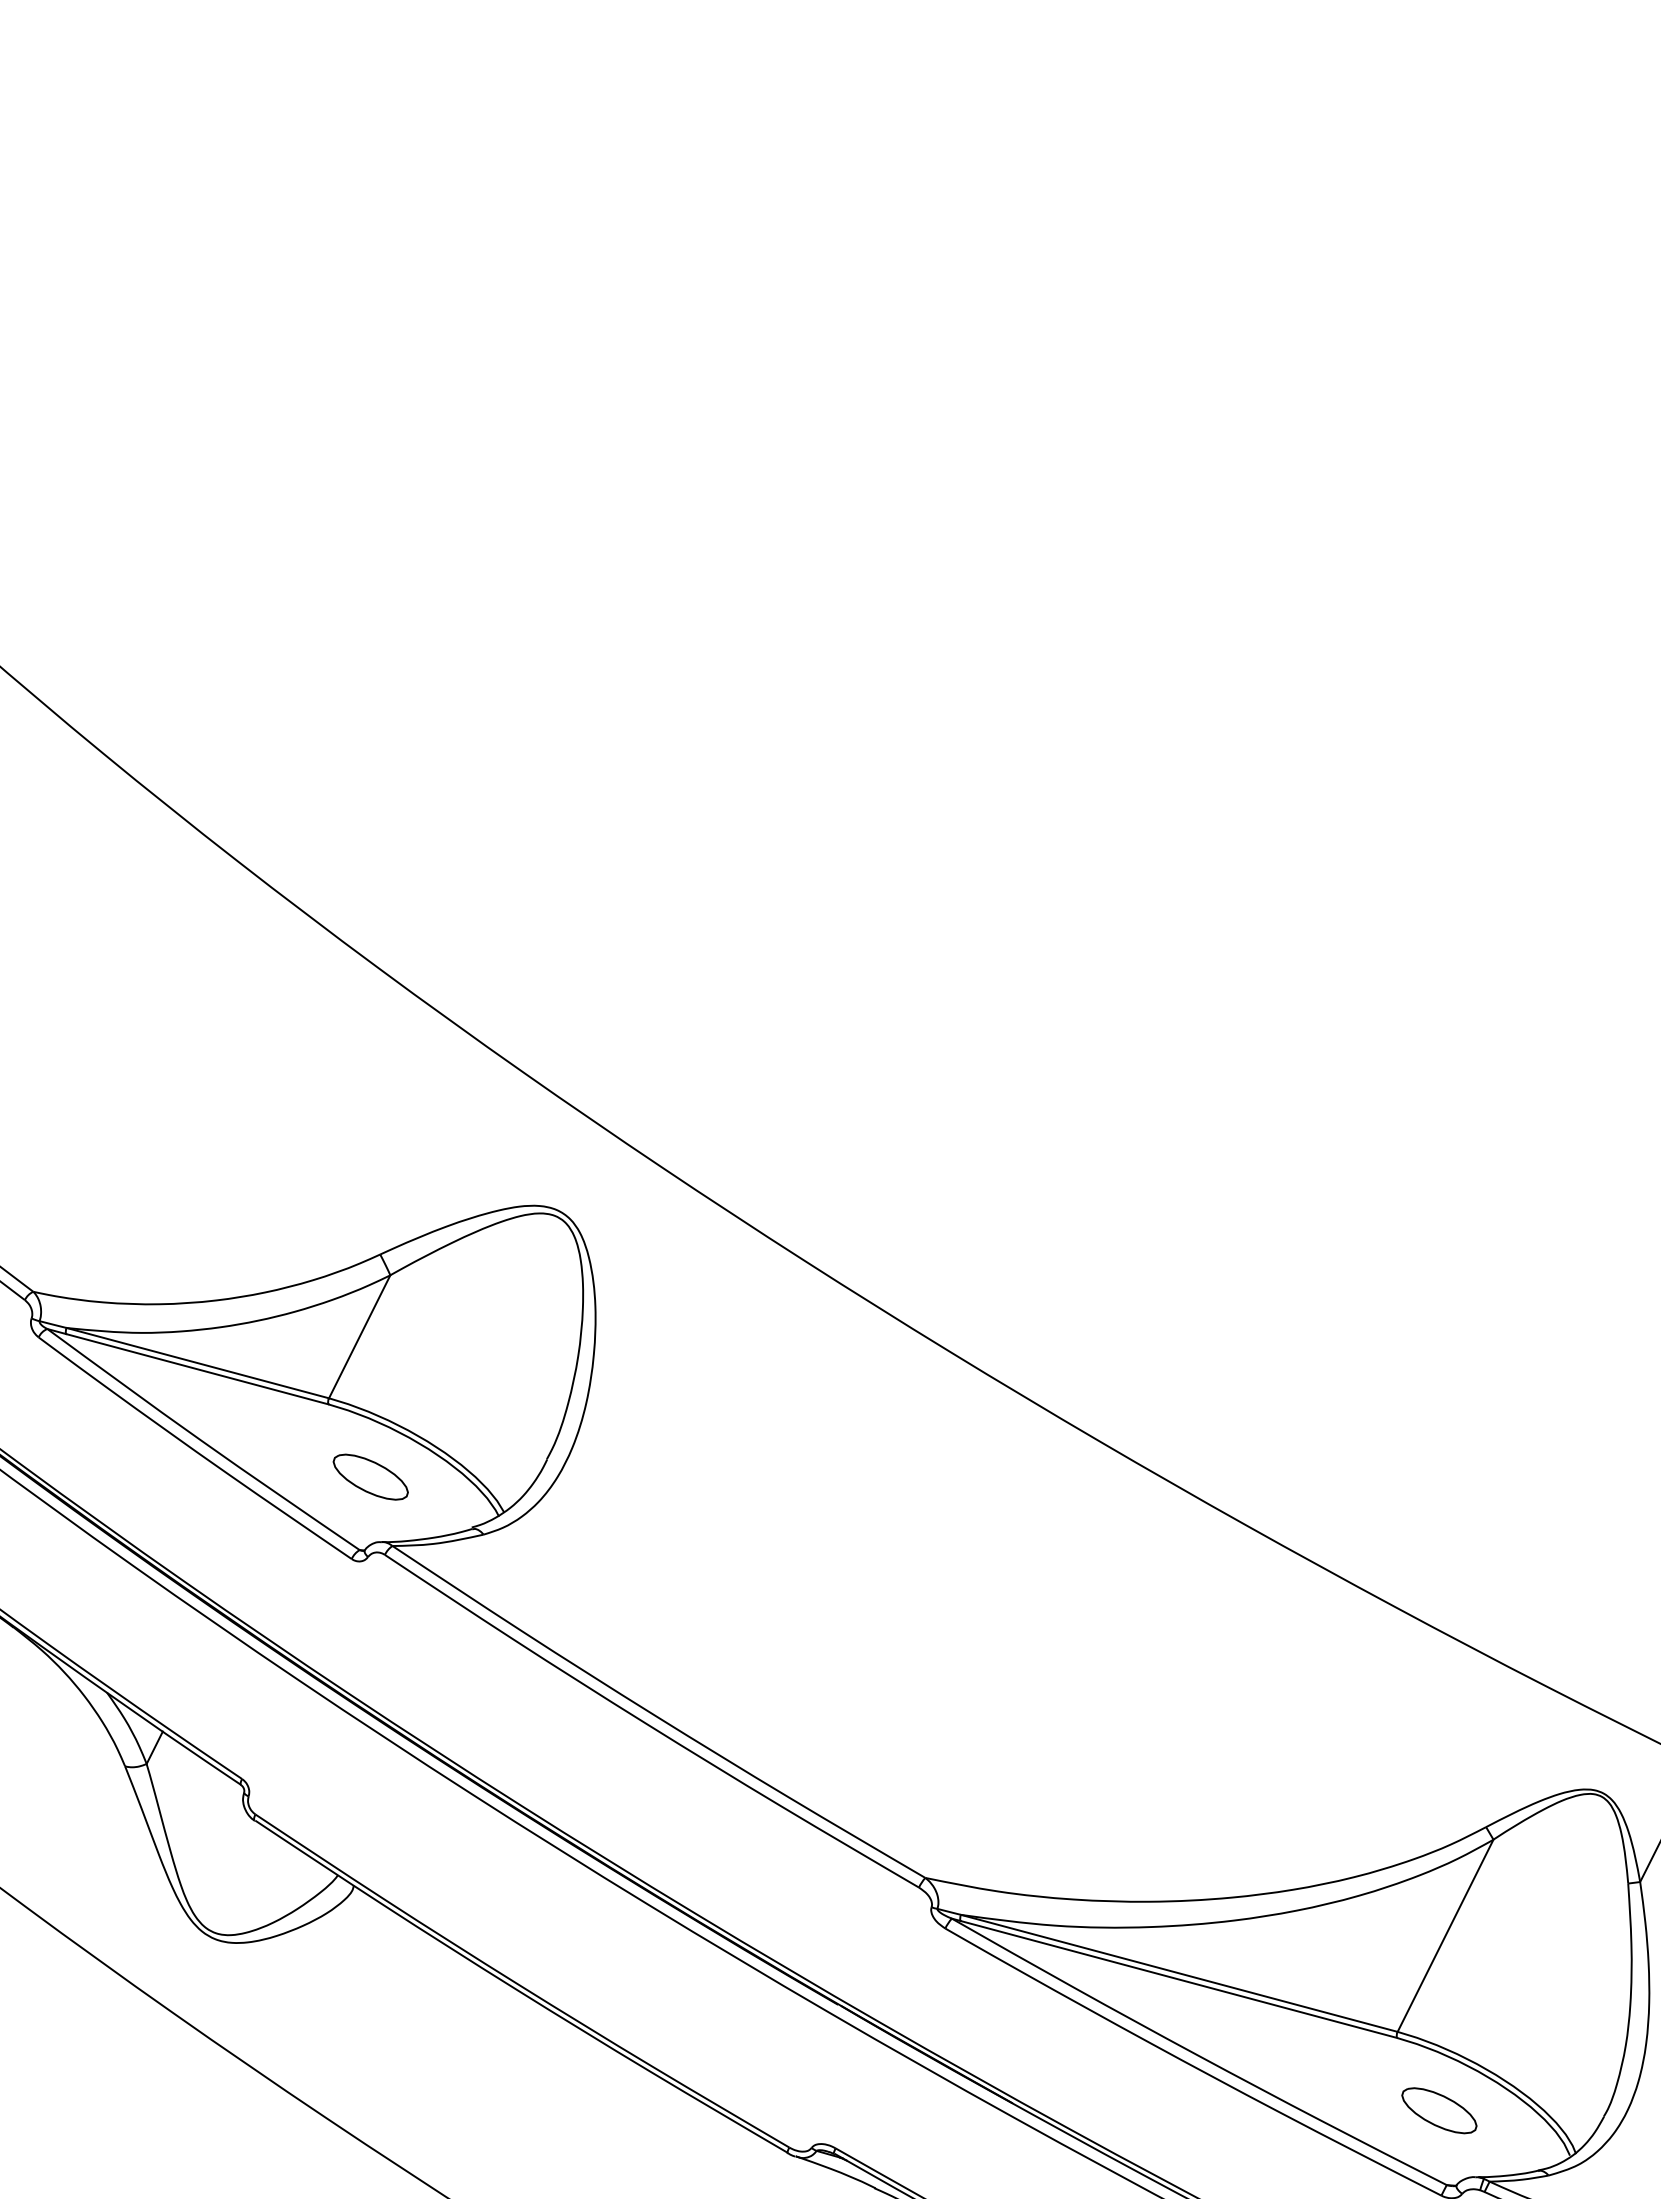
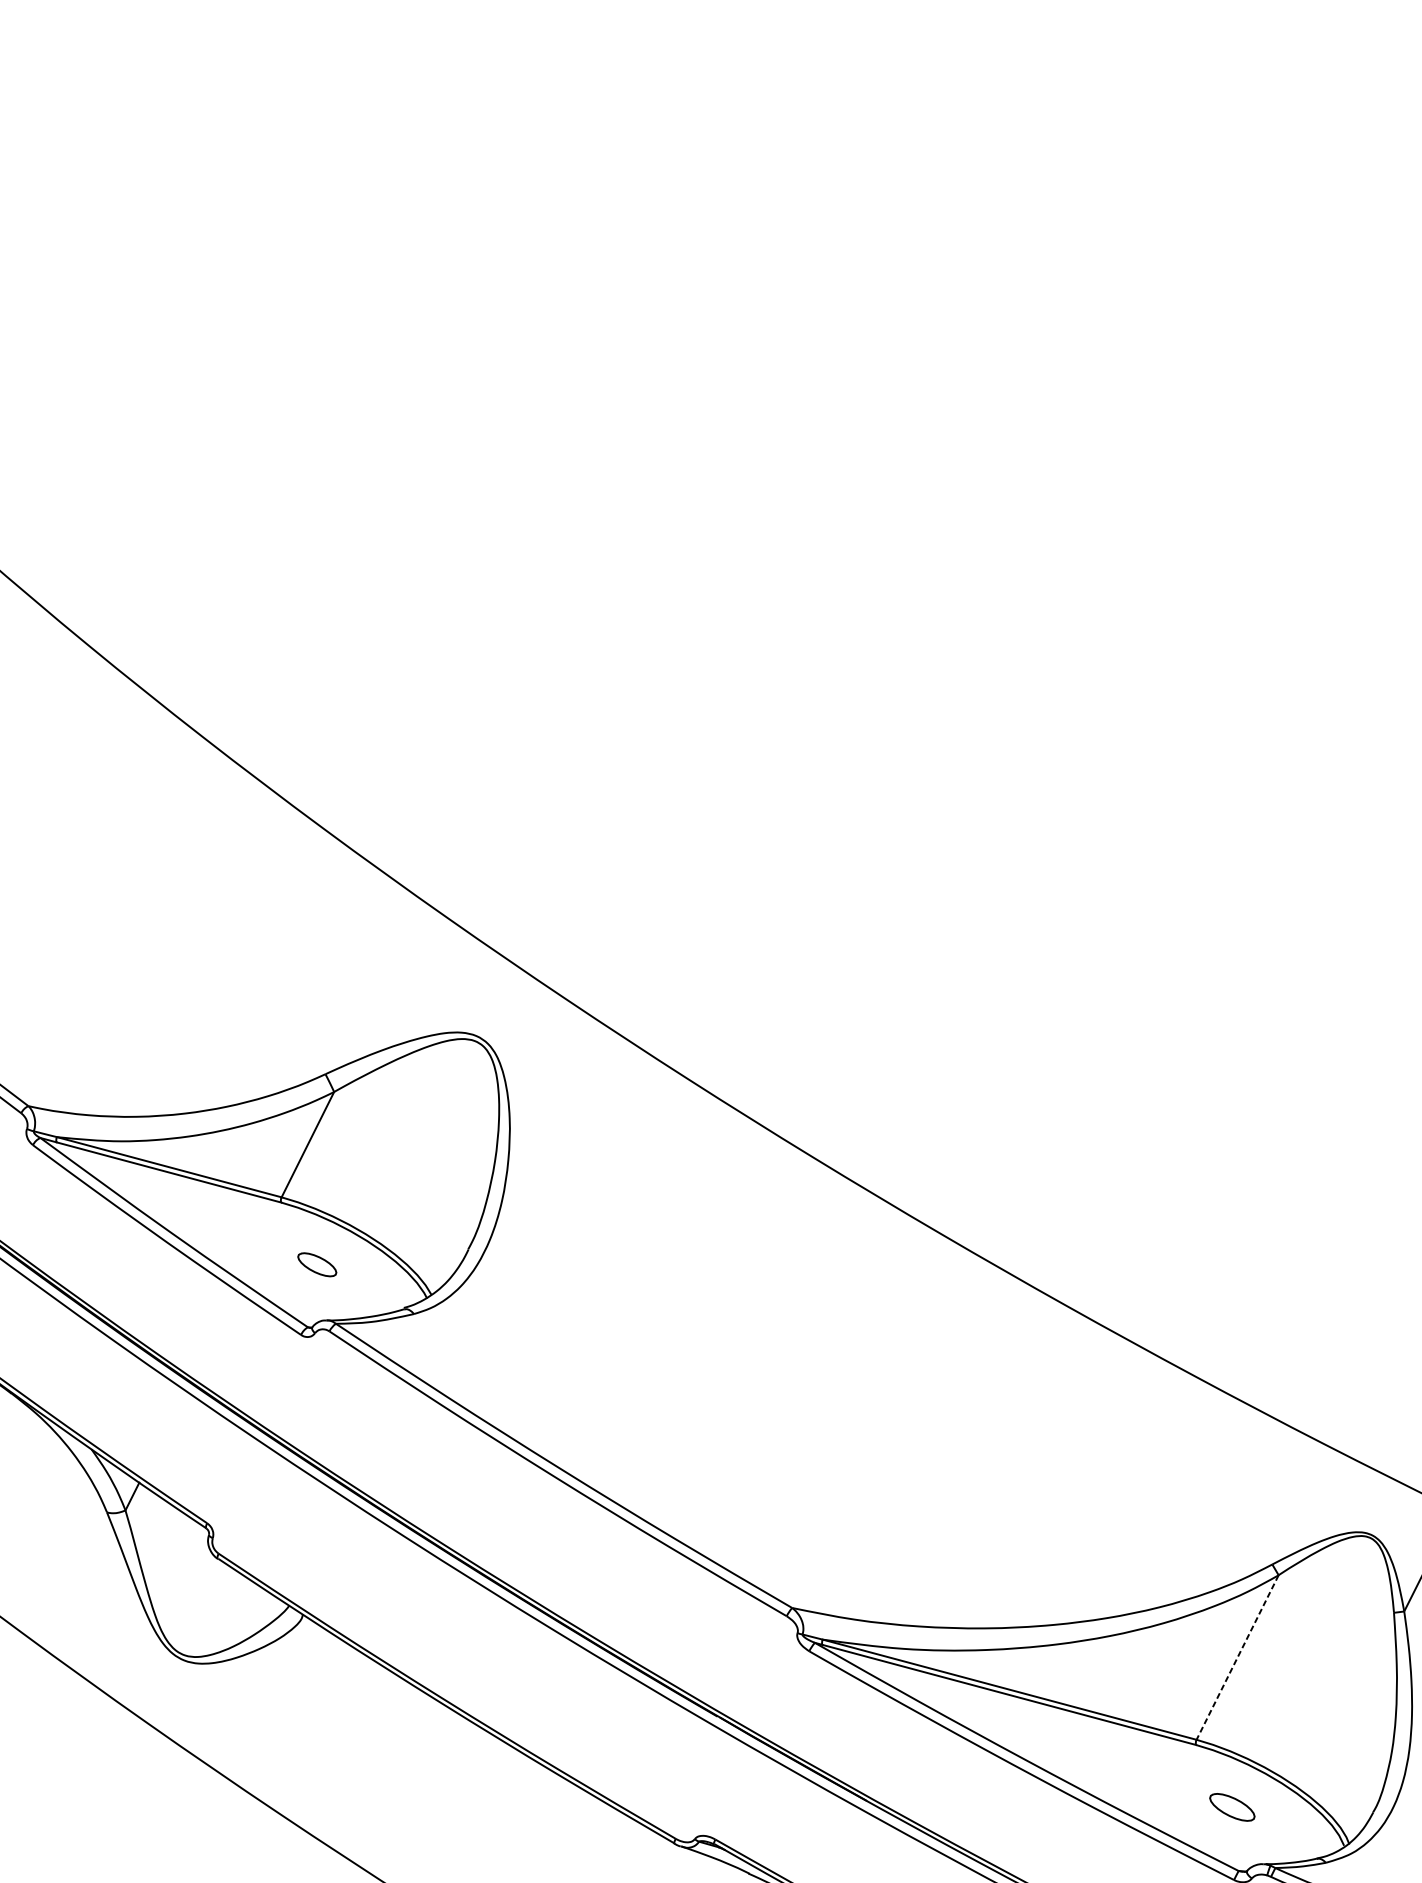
part: (370, 1476) -> (317, 1264), size x0.6
line: (1445, 1936) -> (1237, 1658), solid -> dashed
part: (1439, 2110) -> (1232, 1807), size x0.7

